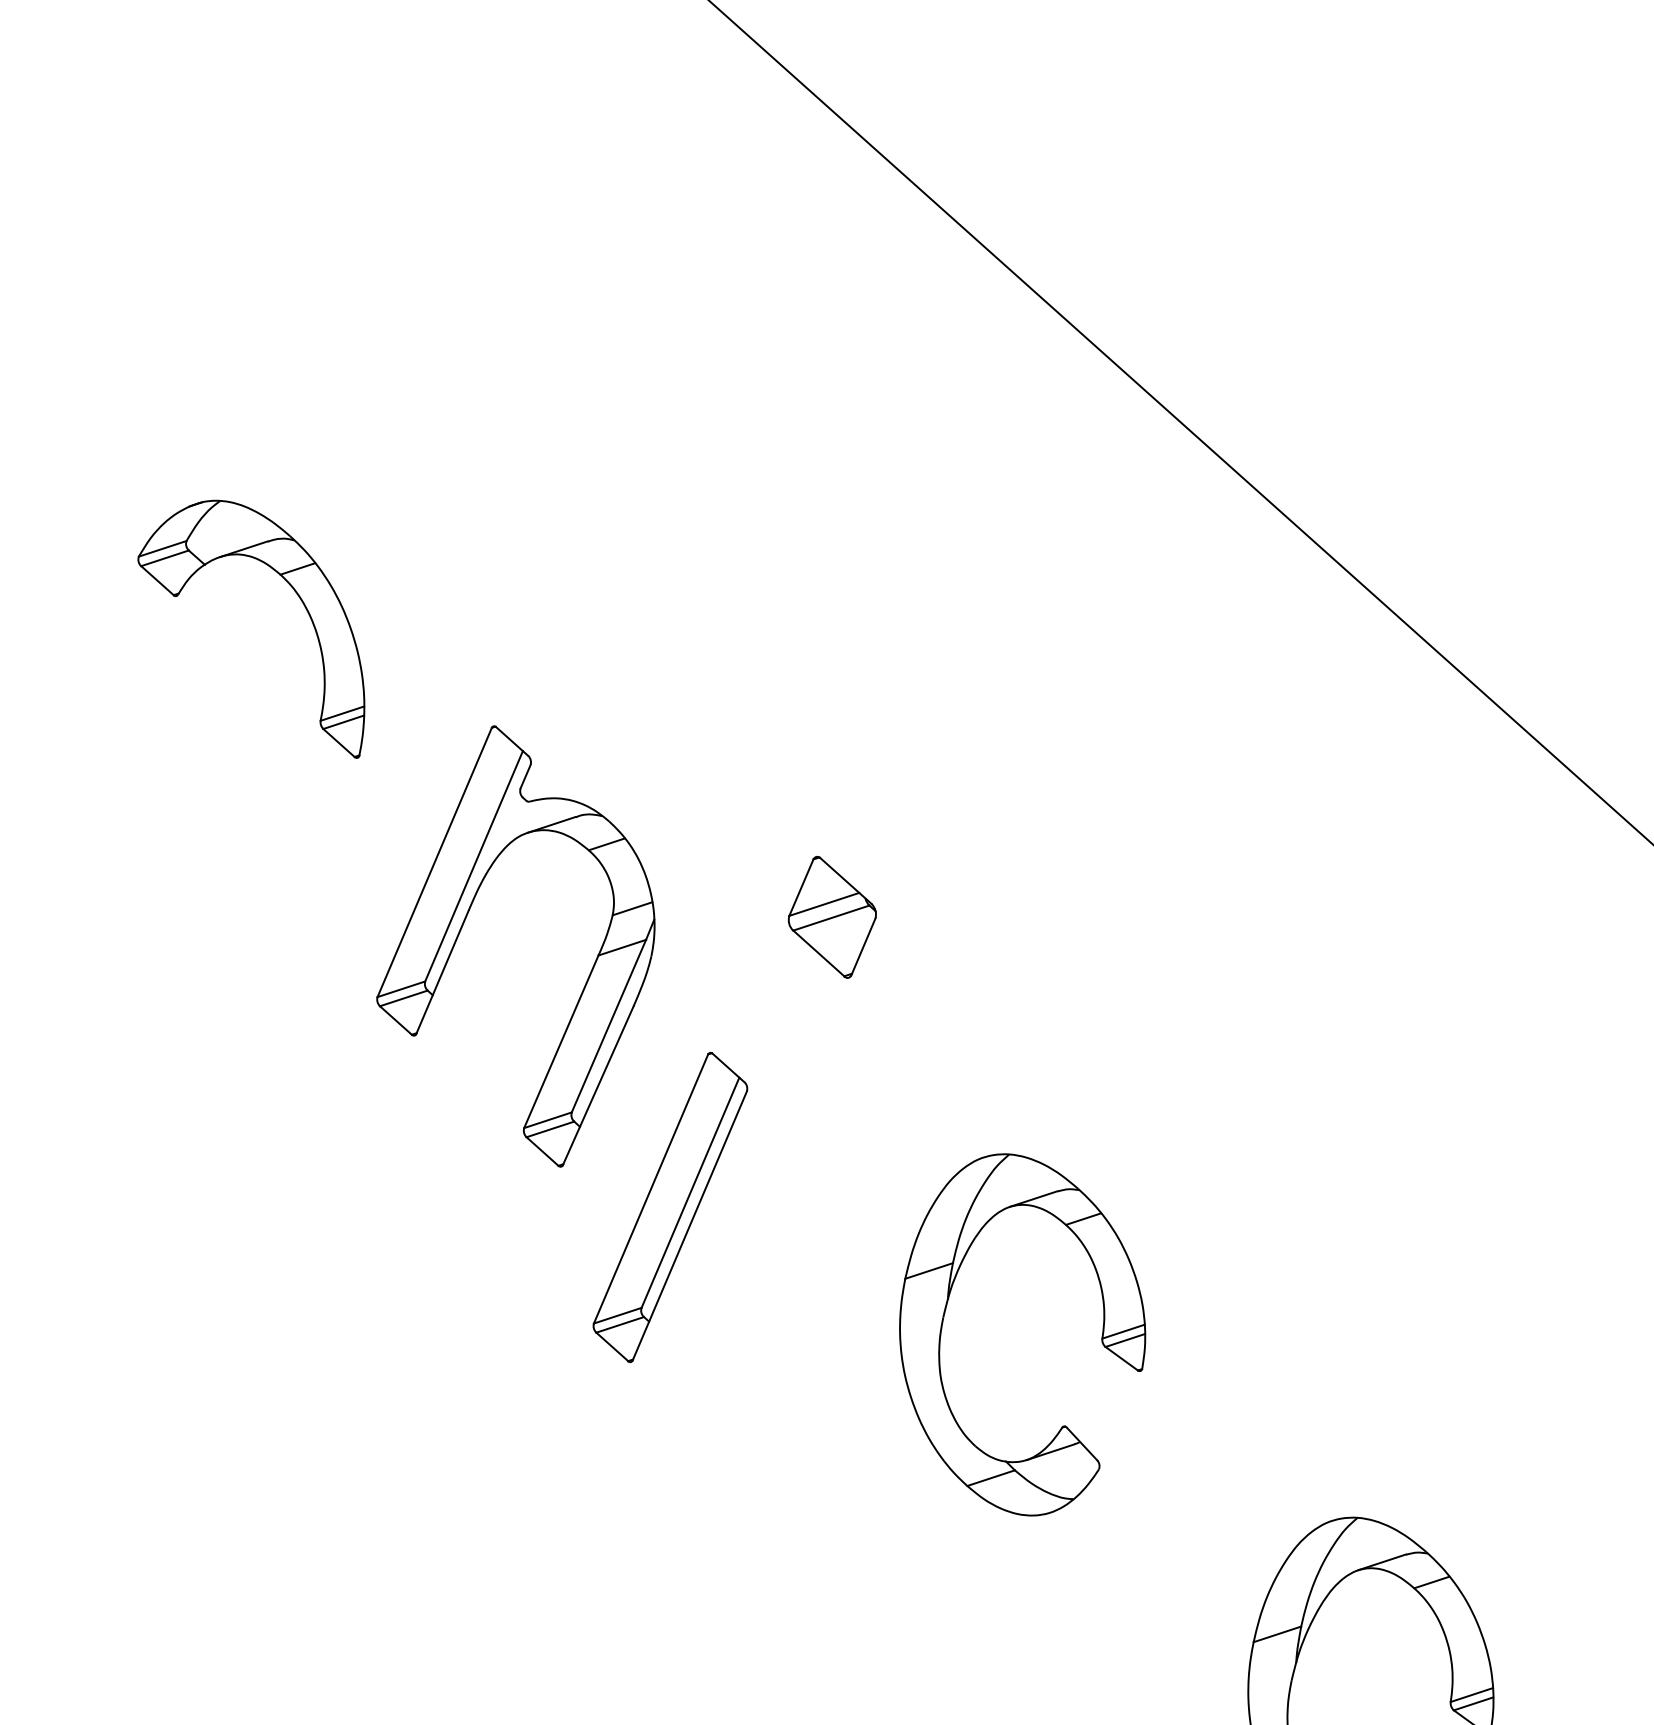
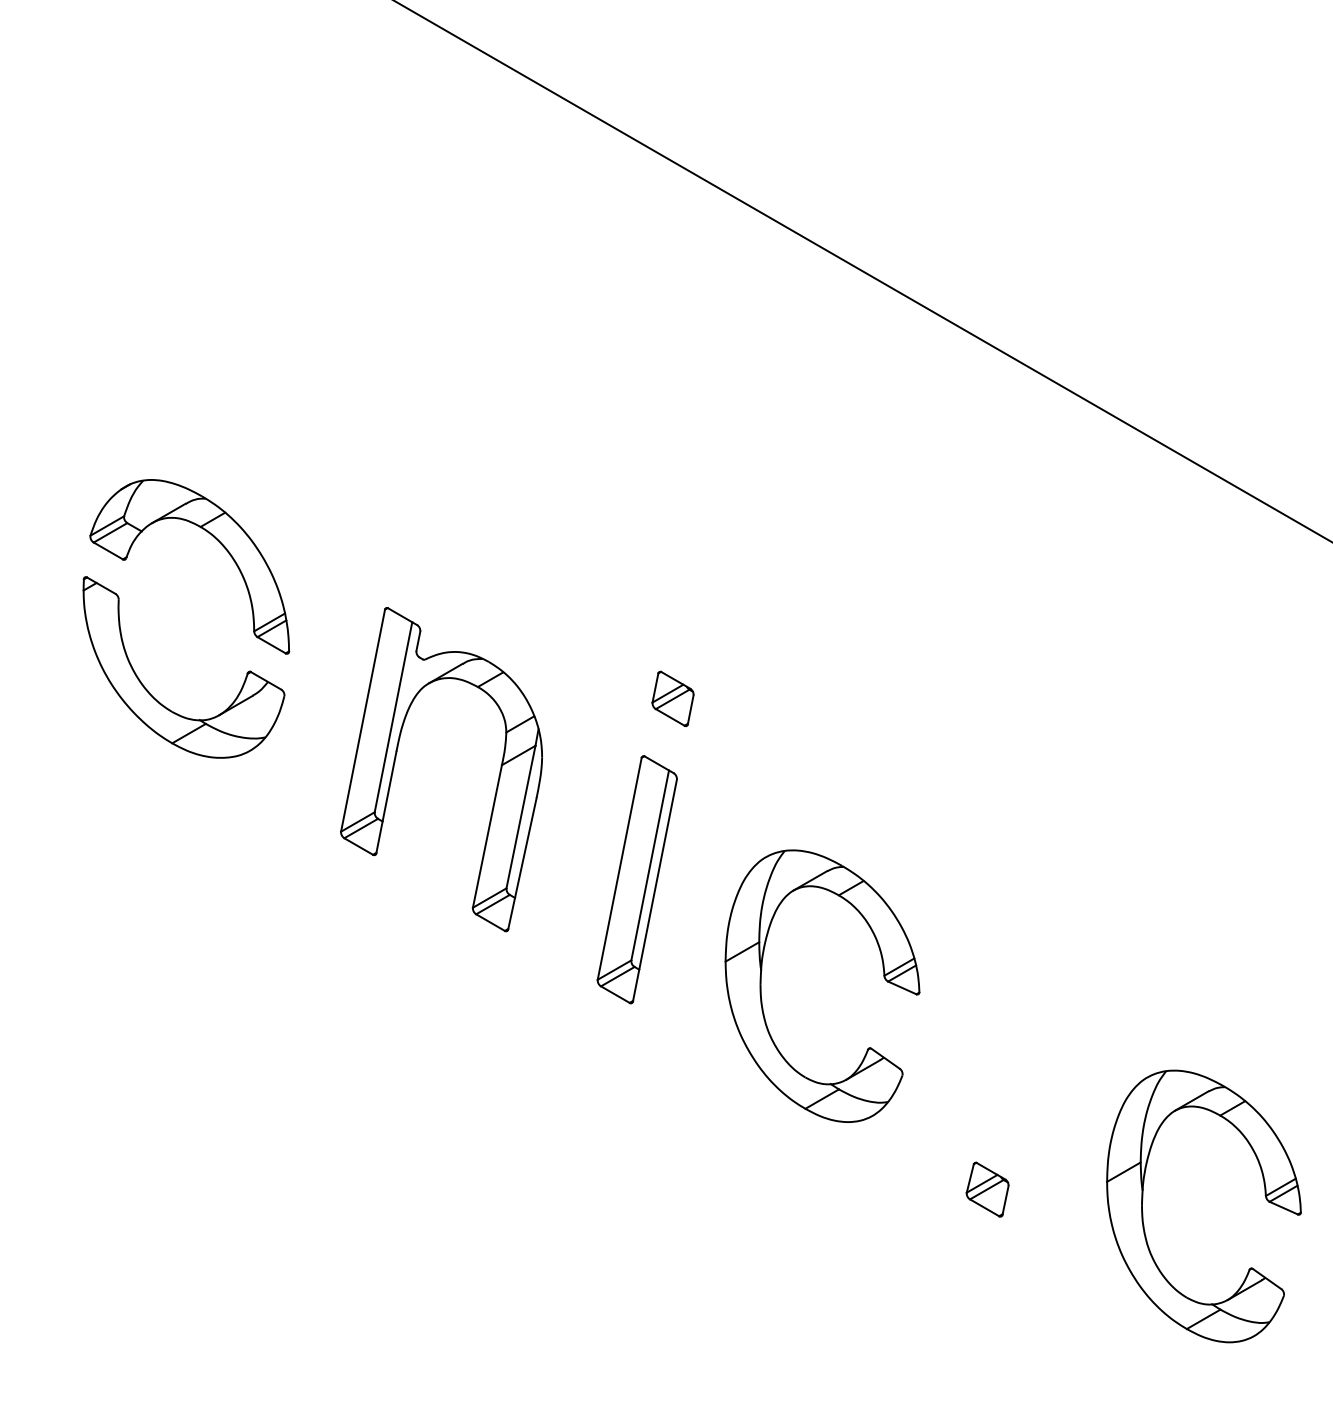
part: (181, 782) -> (158, 700), added
part: (831, 916) -> (672, 698), size x0.62
part: (669, 1206) -> (636, 879), moved
part: (944, 1318) -> (761, 985), moved
part: (1100, 1620) -> (987, 1189), added

